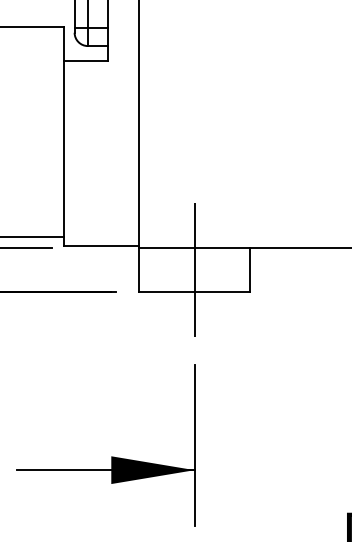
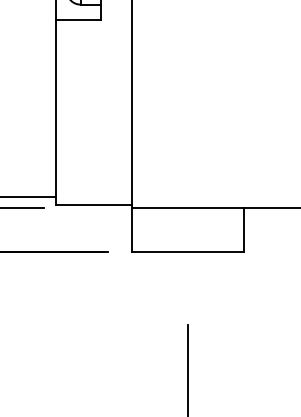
line: (194, 269) -> (187, 229), removed

